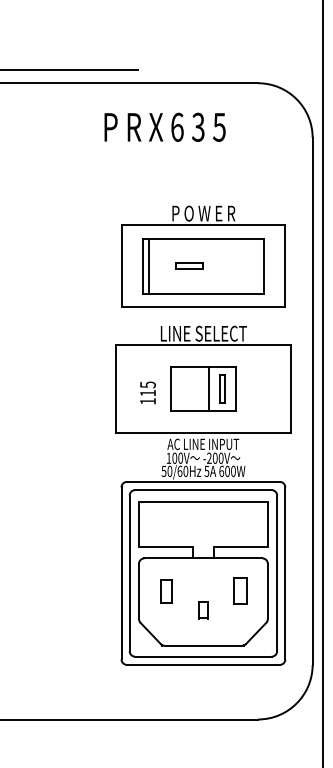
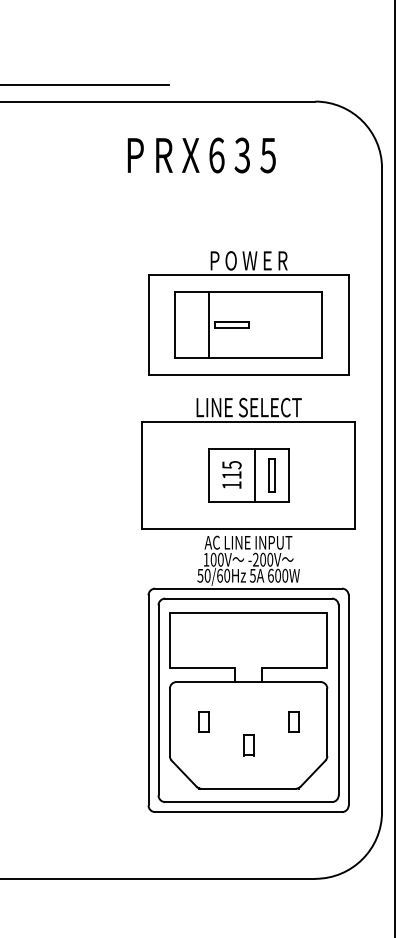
line: (149, 265) -> (208, 324), moved
text: (147, 392) -> (231, 474), moved
part: (166, 590) -> (203, 721), size x0.71
part: (240, 590) -> (293, 721), size x0.62

